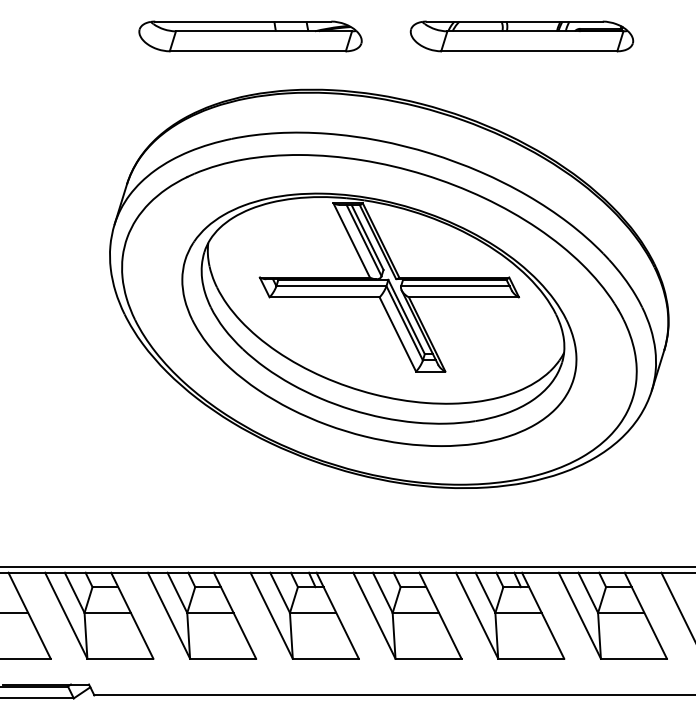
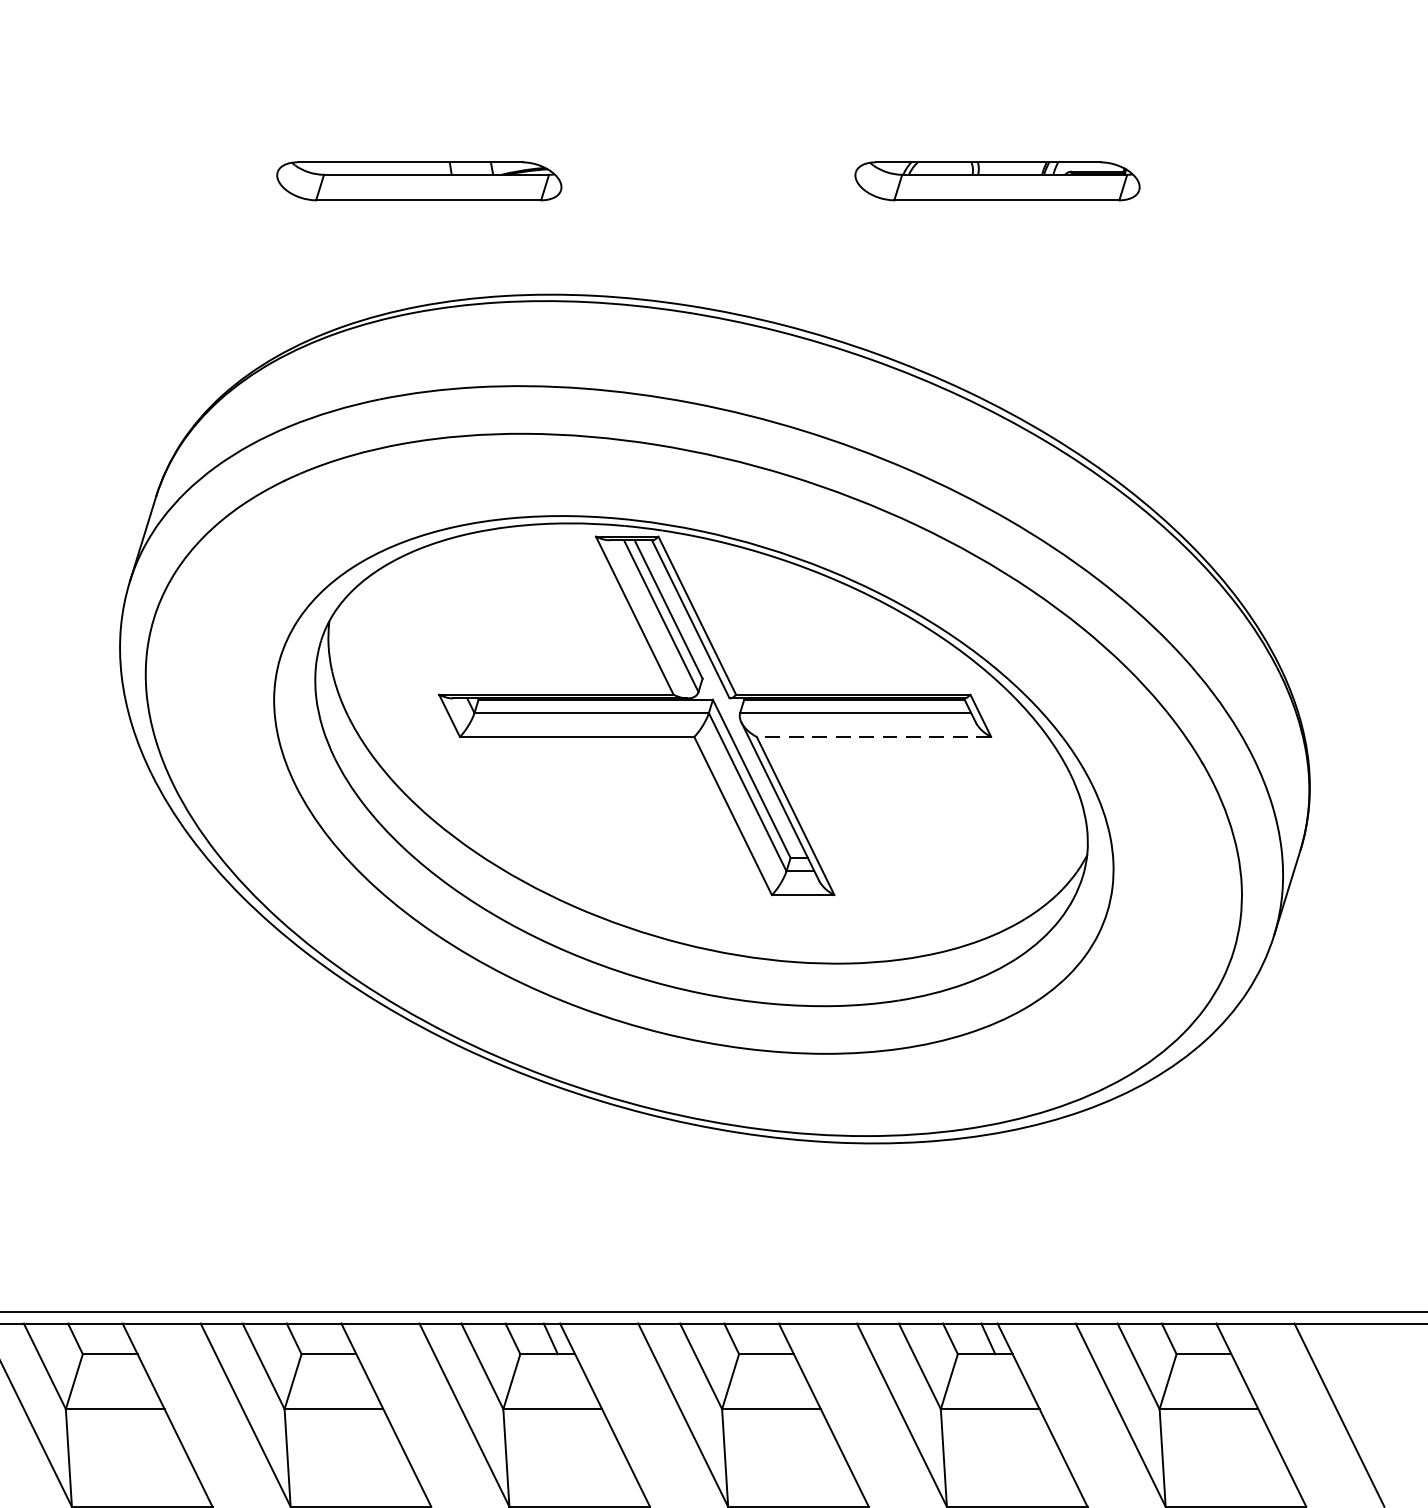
part: (250, 36) -> (419, 181), size x0.6
part: (521, 36) -> (996, 181), size x0.6
line: (463, 297) -> (872, 737), solid -> dashed

